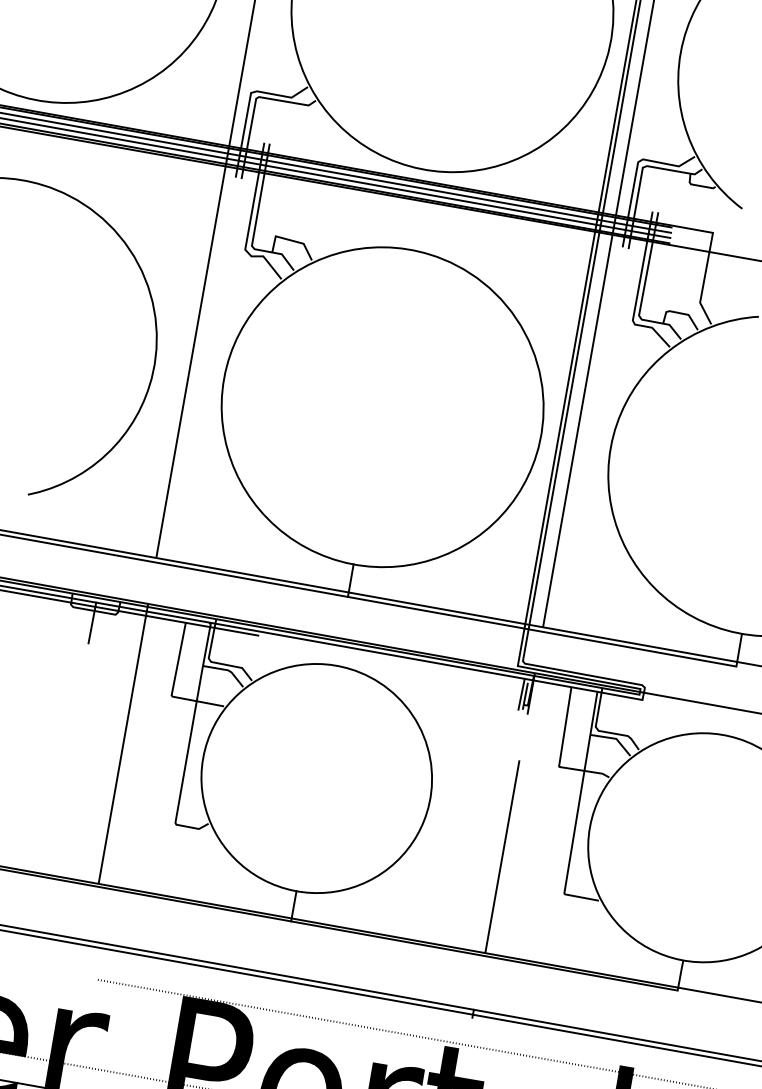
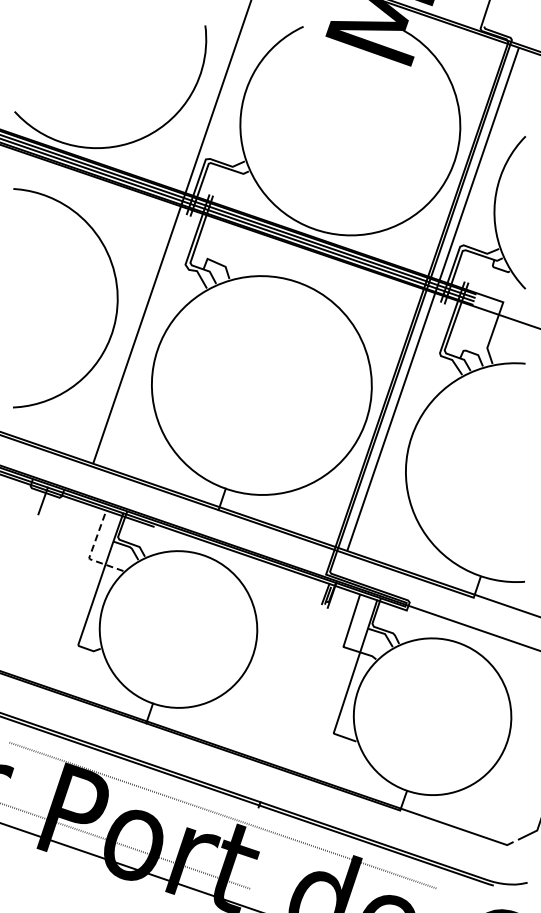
line: (173, 686) -> (91, 552), solid -> dashed
line: (123, 743) -> (51, 585), removed
line: (501, 856) -> (295, 701), removed

